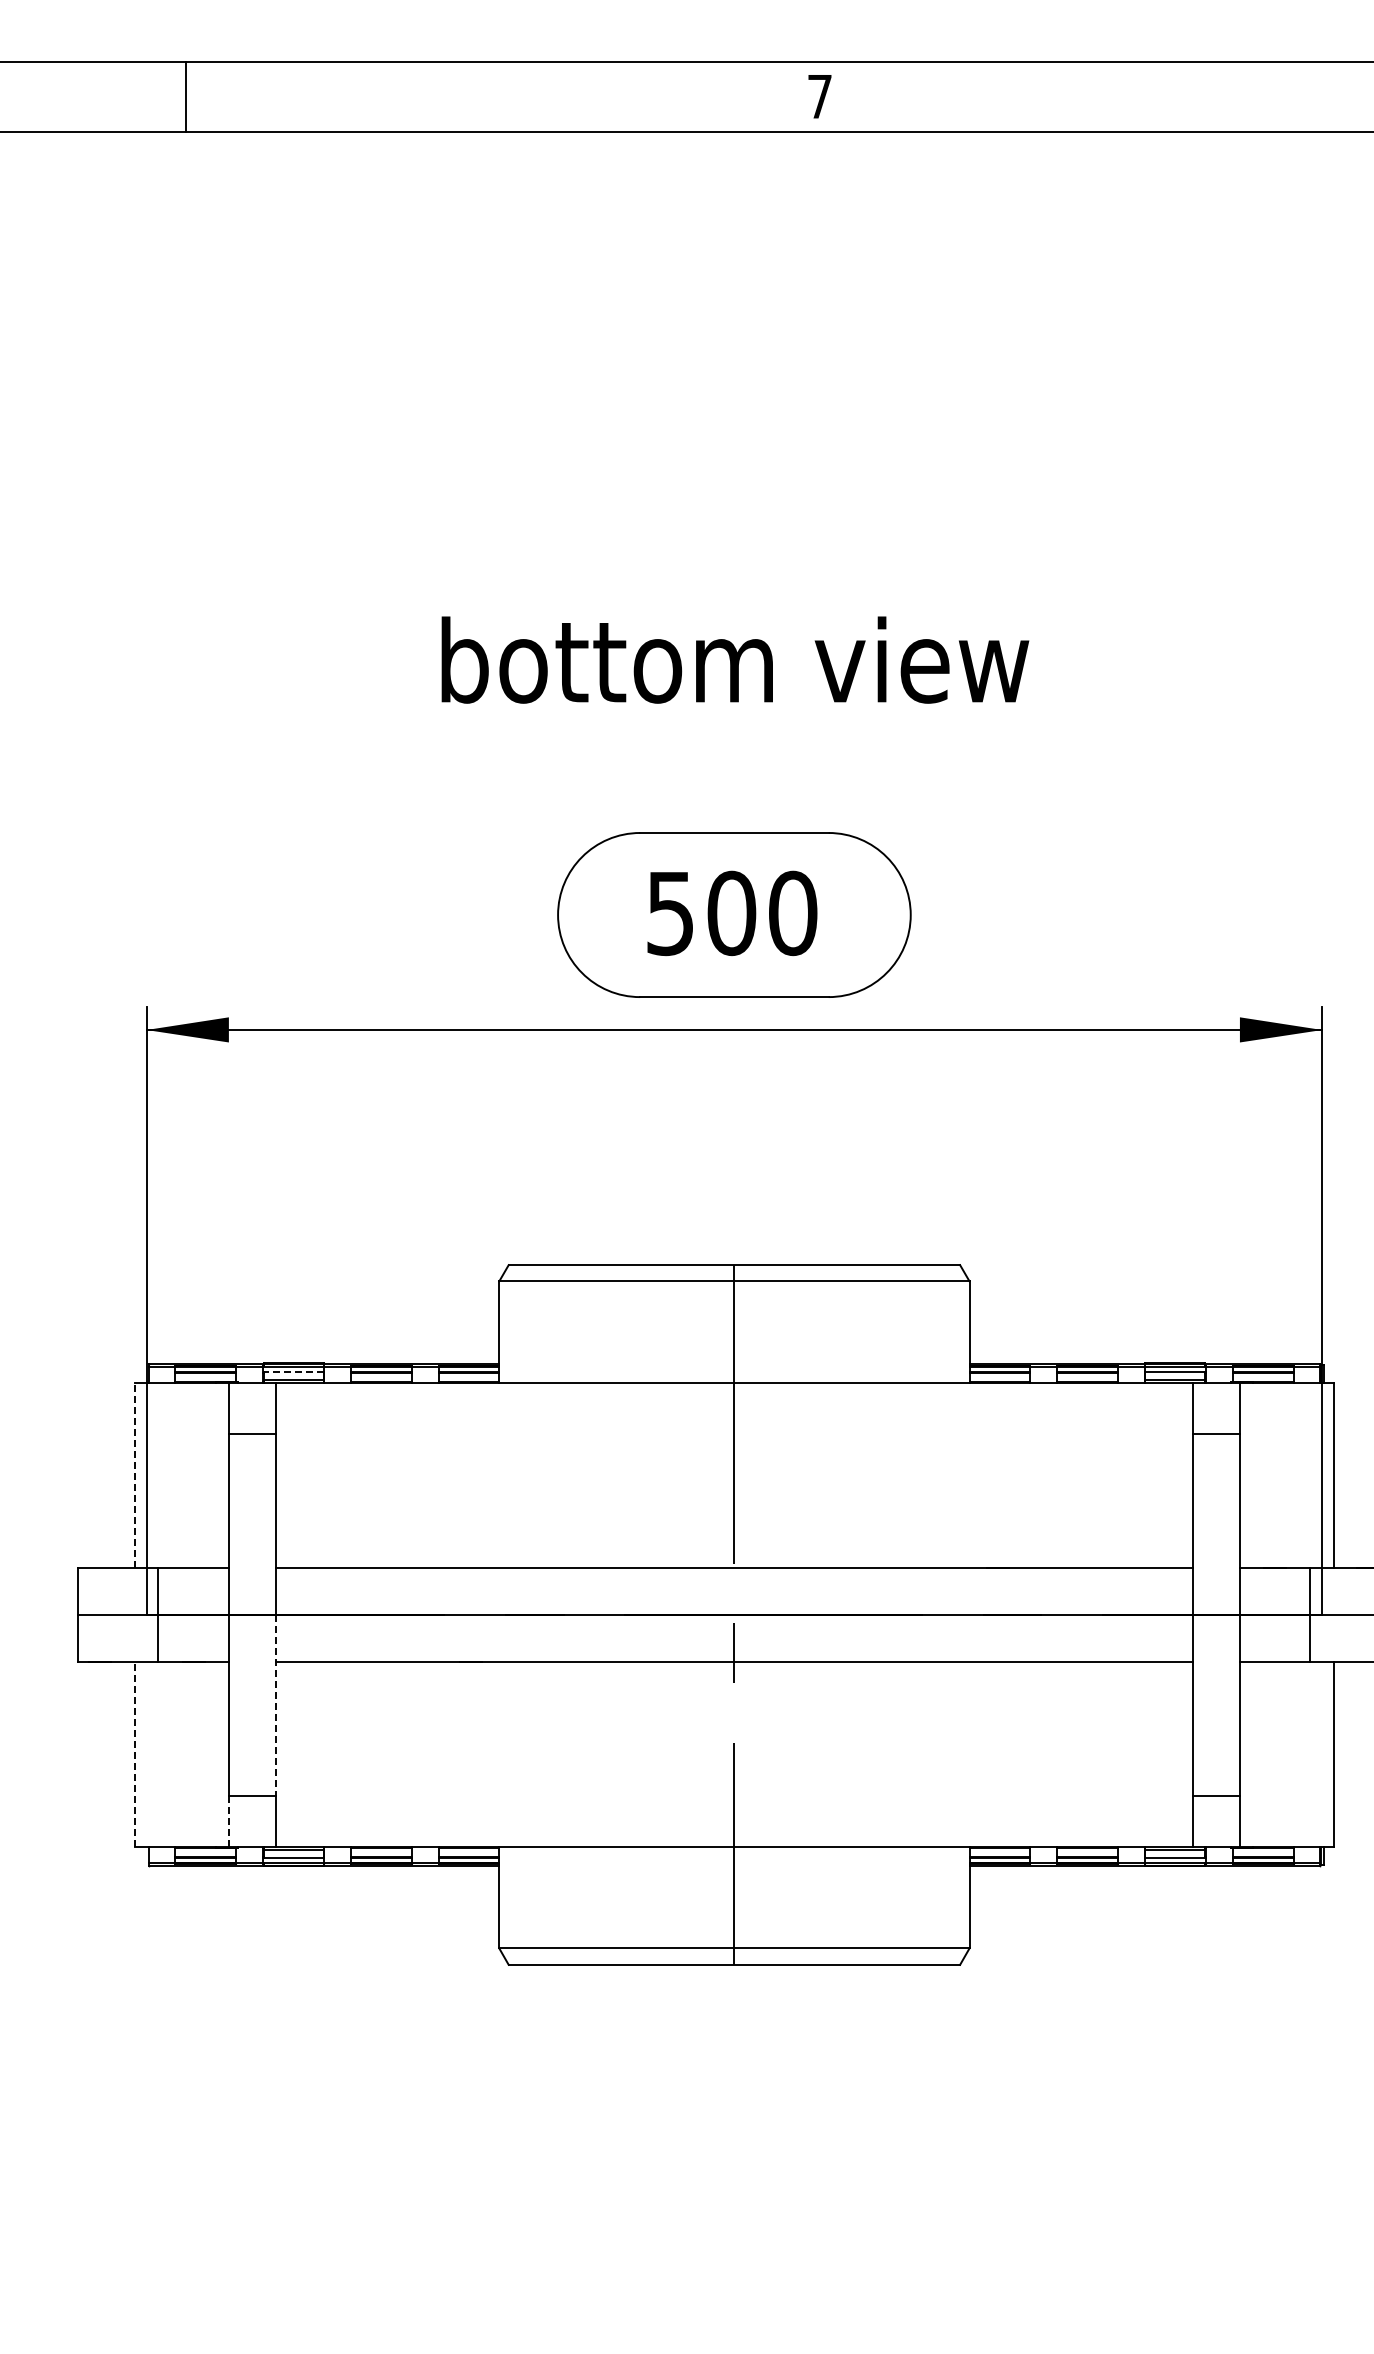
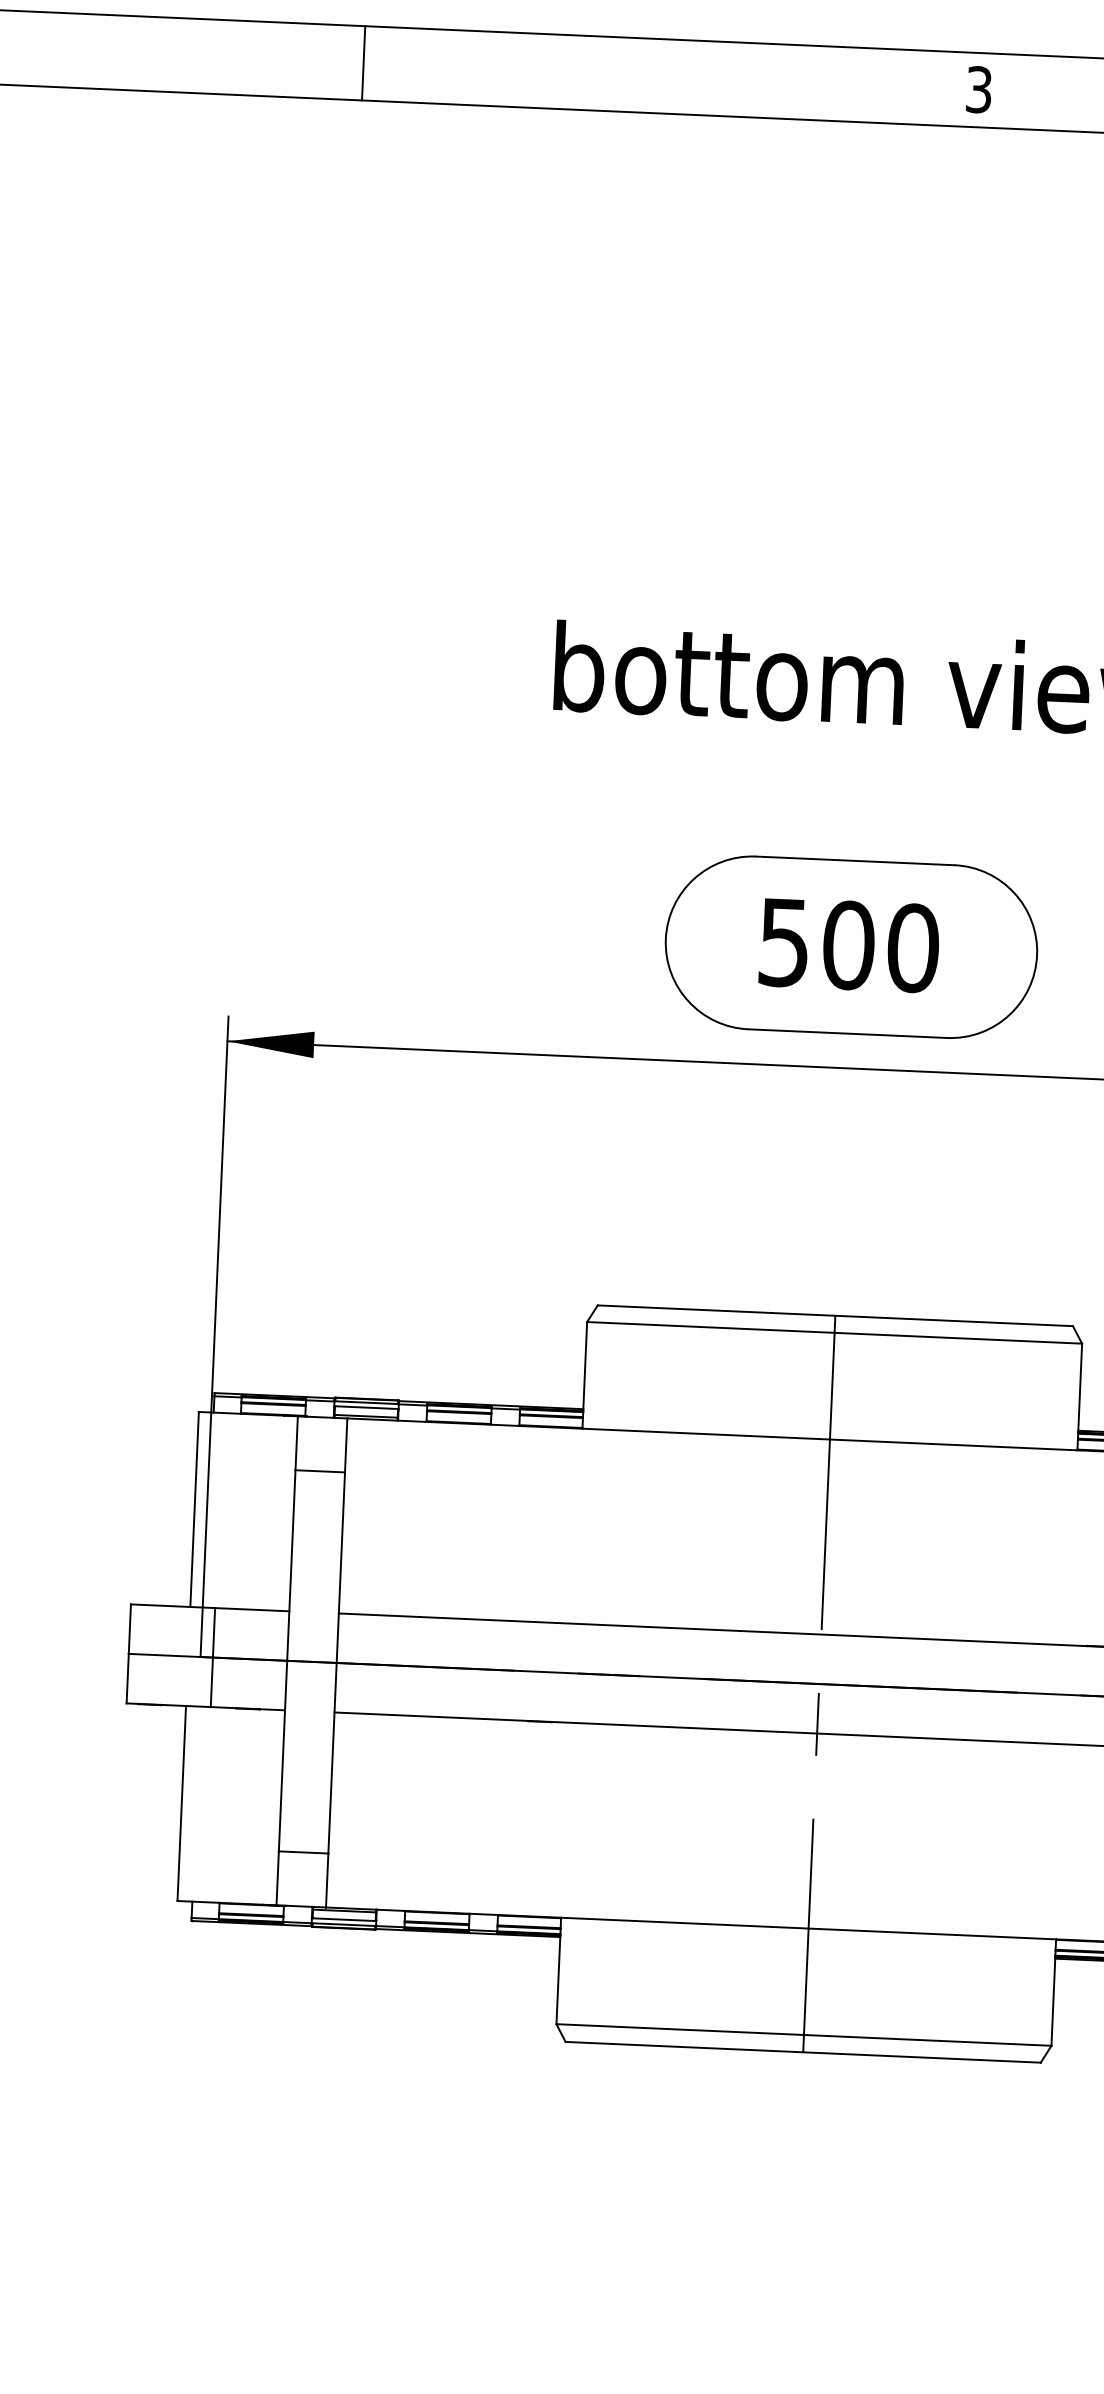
line: (186, 96) -> (363, 62), moved
text: (819, 96) -> (978, 89), 7 -> 3
line: (293, 1371) -> (366, 1407), dashed -> solid
line: (134, 1475) -> (194, 1509), dashed -> solid
line: (275, 1705) -> (332, 1758), dashed -> solid
line: (134, 1754) -> (181, 1803), dashed -> solid
line: (228, 1821) -> (277, 1878), dashed -> solid

